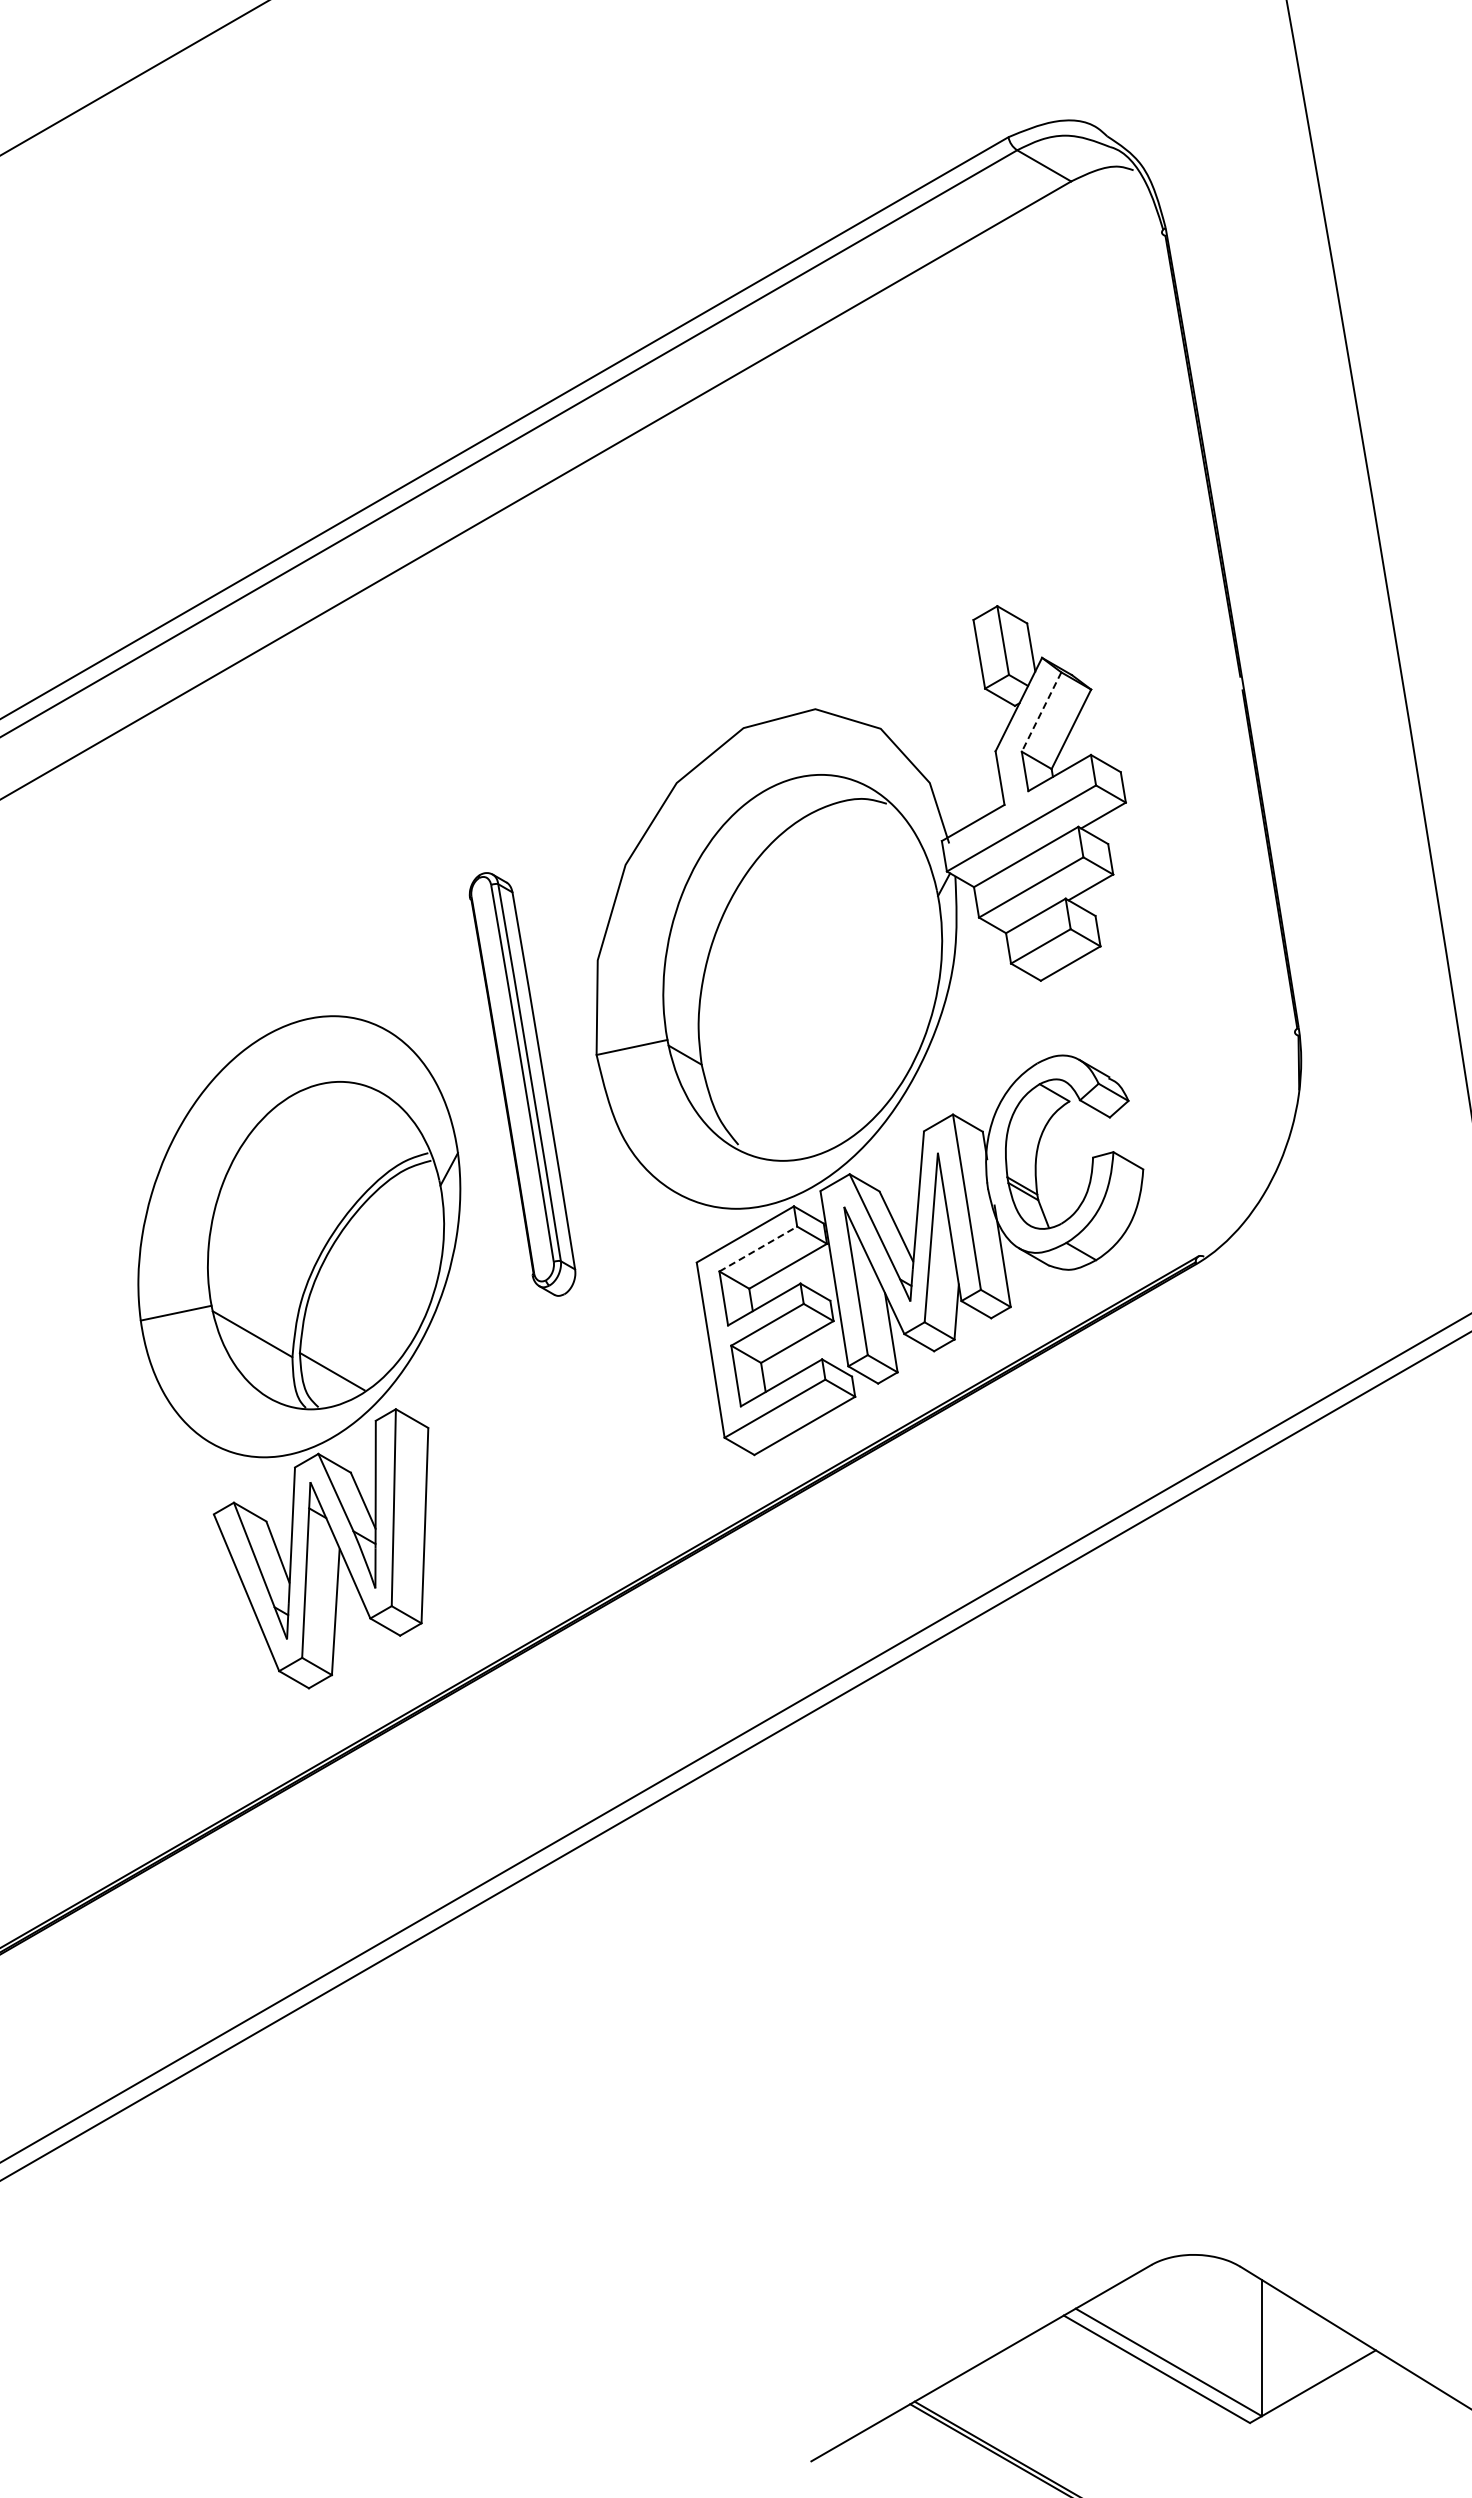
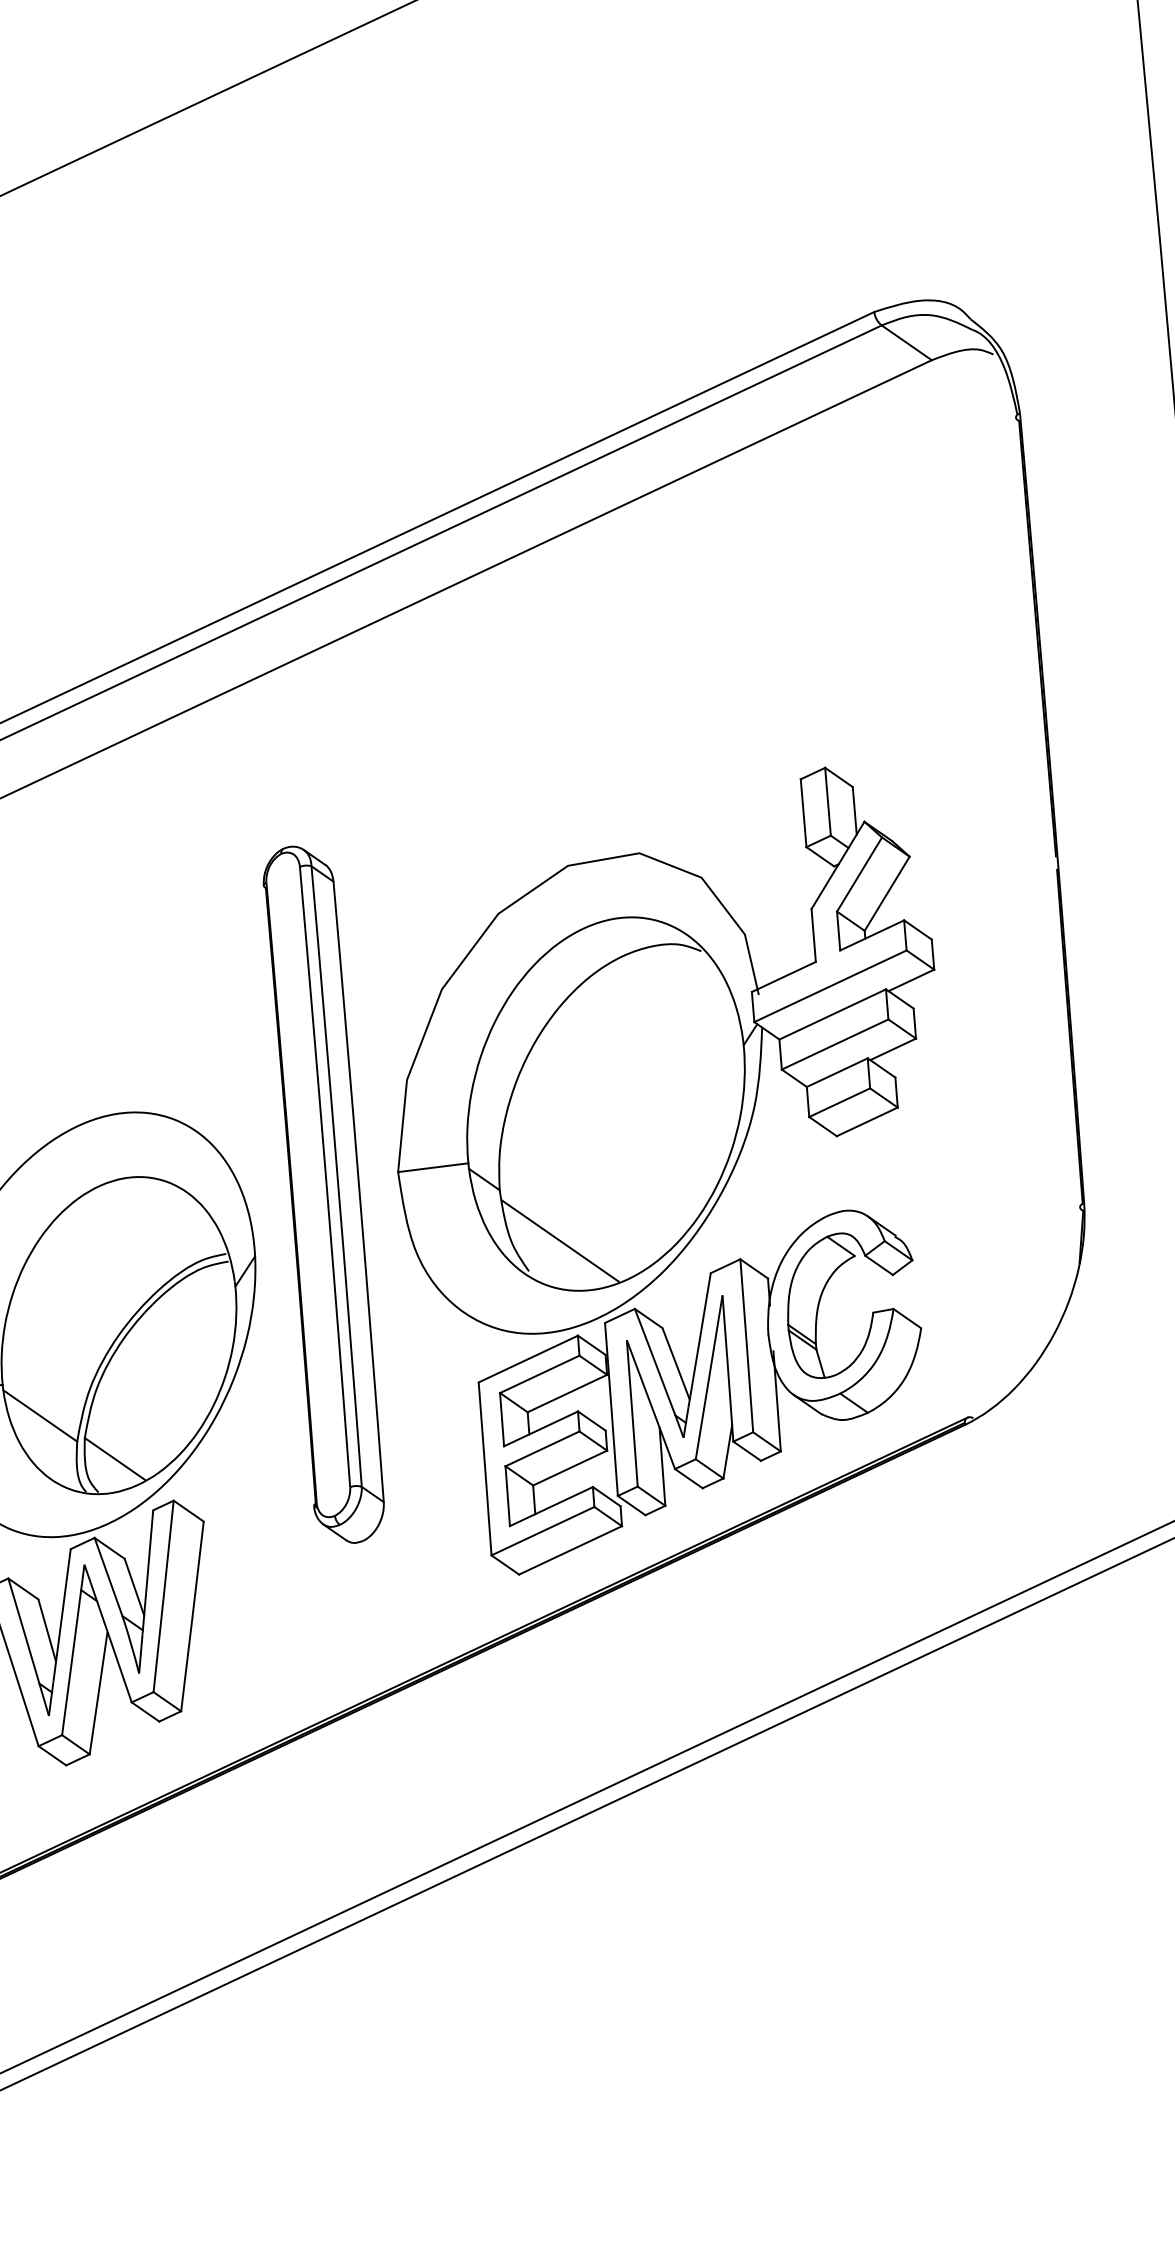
line: (1041, 712) -> (859, 874), dashed -> solid
part: (522, 1084) -> (323, 1194), size x1.67
line: (767, 1111) -> (559, 1241), added
line: (758, 1249) -> (539, 1374), dashed -> solid

